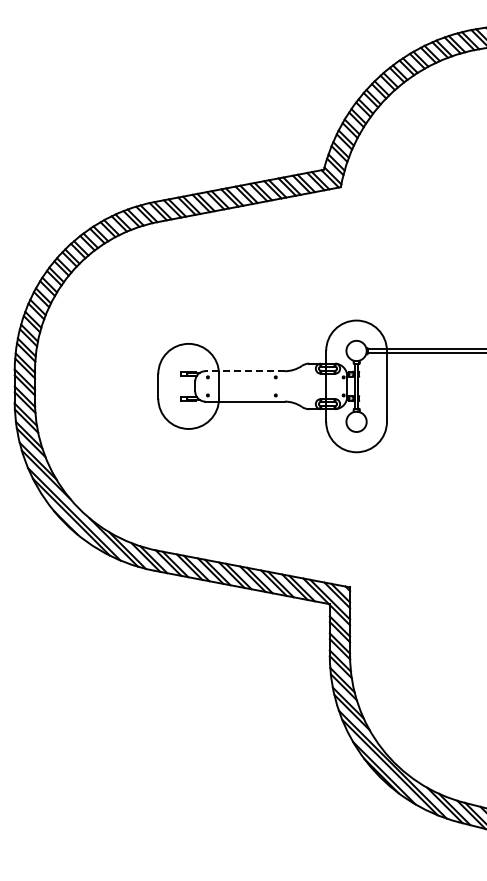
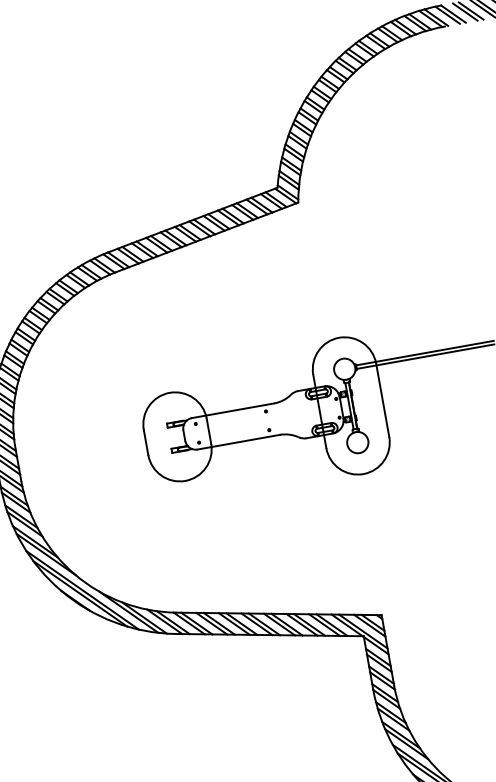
line: (245, 371) -> (233, 410), dashed -> solid

